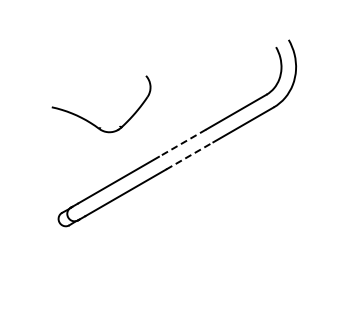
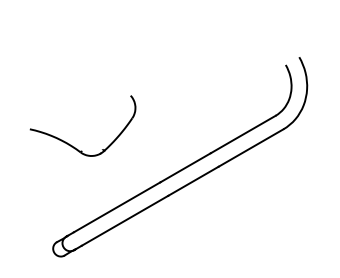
part: (90, 121) -> (71, 144), moved
line: (182, 143) -> (185, 168), dashed -> solid
line: (190, 155) -> (194, 180), dashed -> solid

